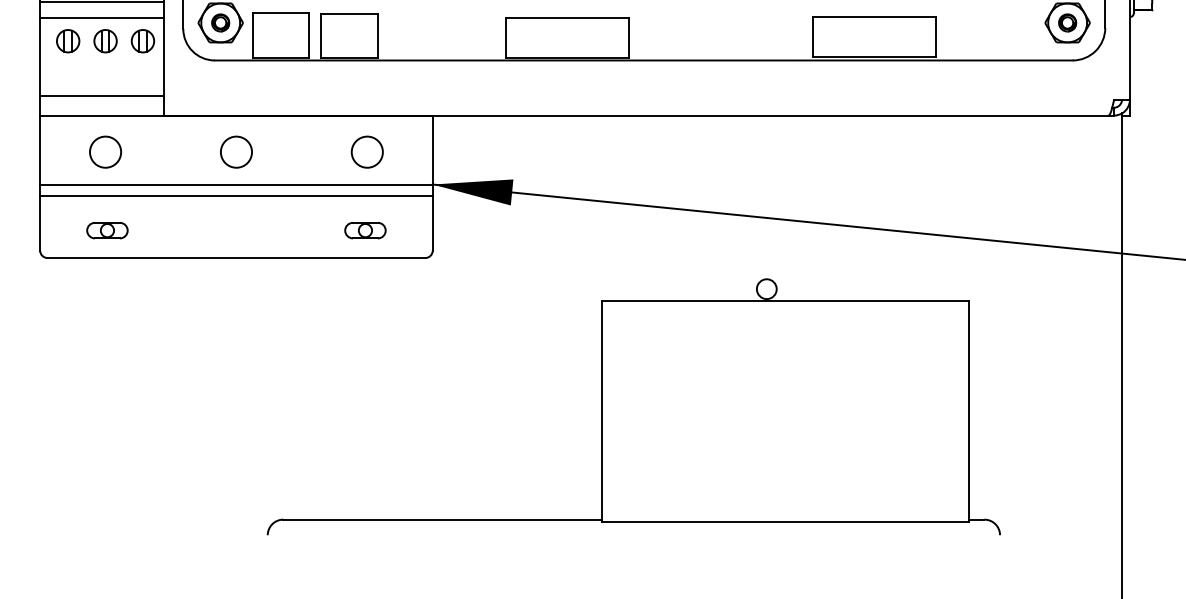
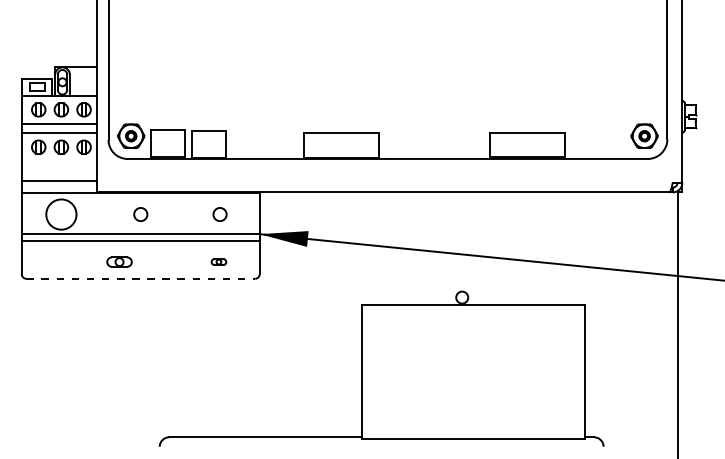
circle: (104, 152) -> (60, 214), size x1.6
circle: (236, 152) -> (140, 214), size x0.7
circle: (366, 152) -> (219, 214), size x0.7
part: (107, 229) -> (119, 261), moved
part: (364, 229) -> (218, 261), size x0.6
line: (237, 257) -> (141, 278), solid -> dashed

